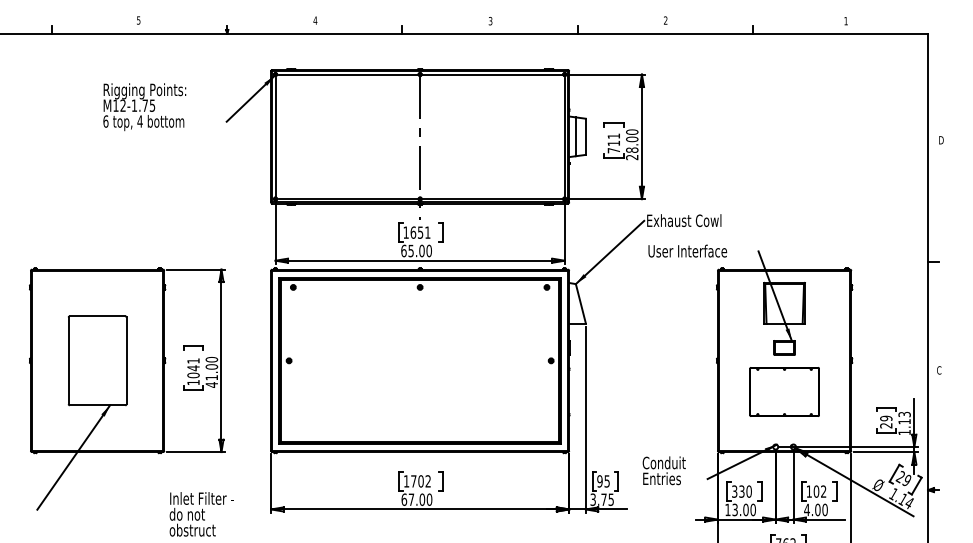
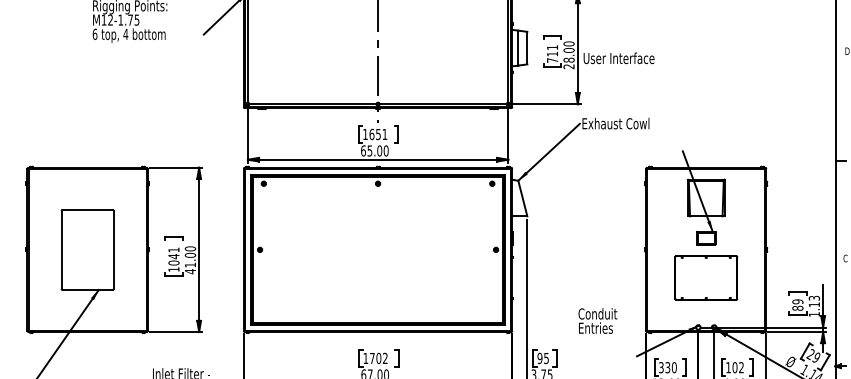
text: (687, 250) -> (618, 57), moved
text: (886, 425) -> (798, 308), 29 -> 89
text: (663, 470) -> (597, 320), moved

